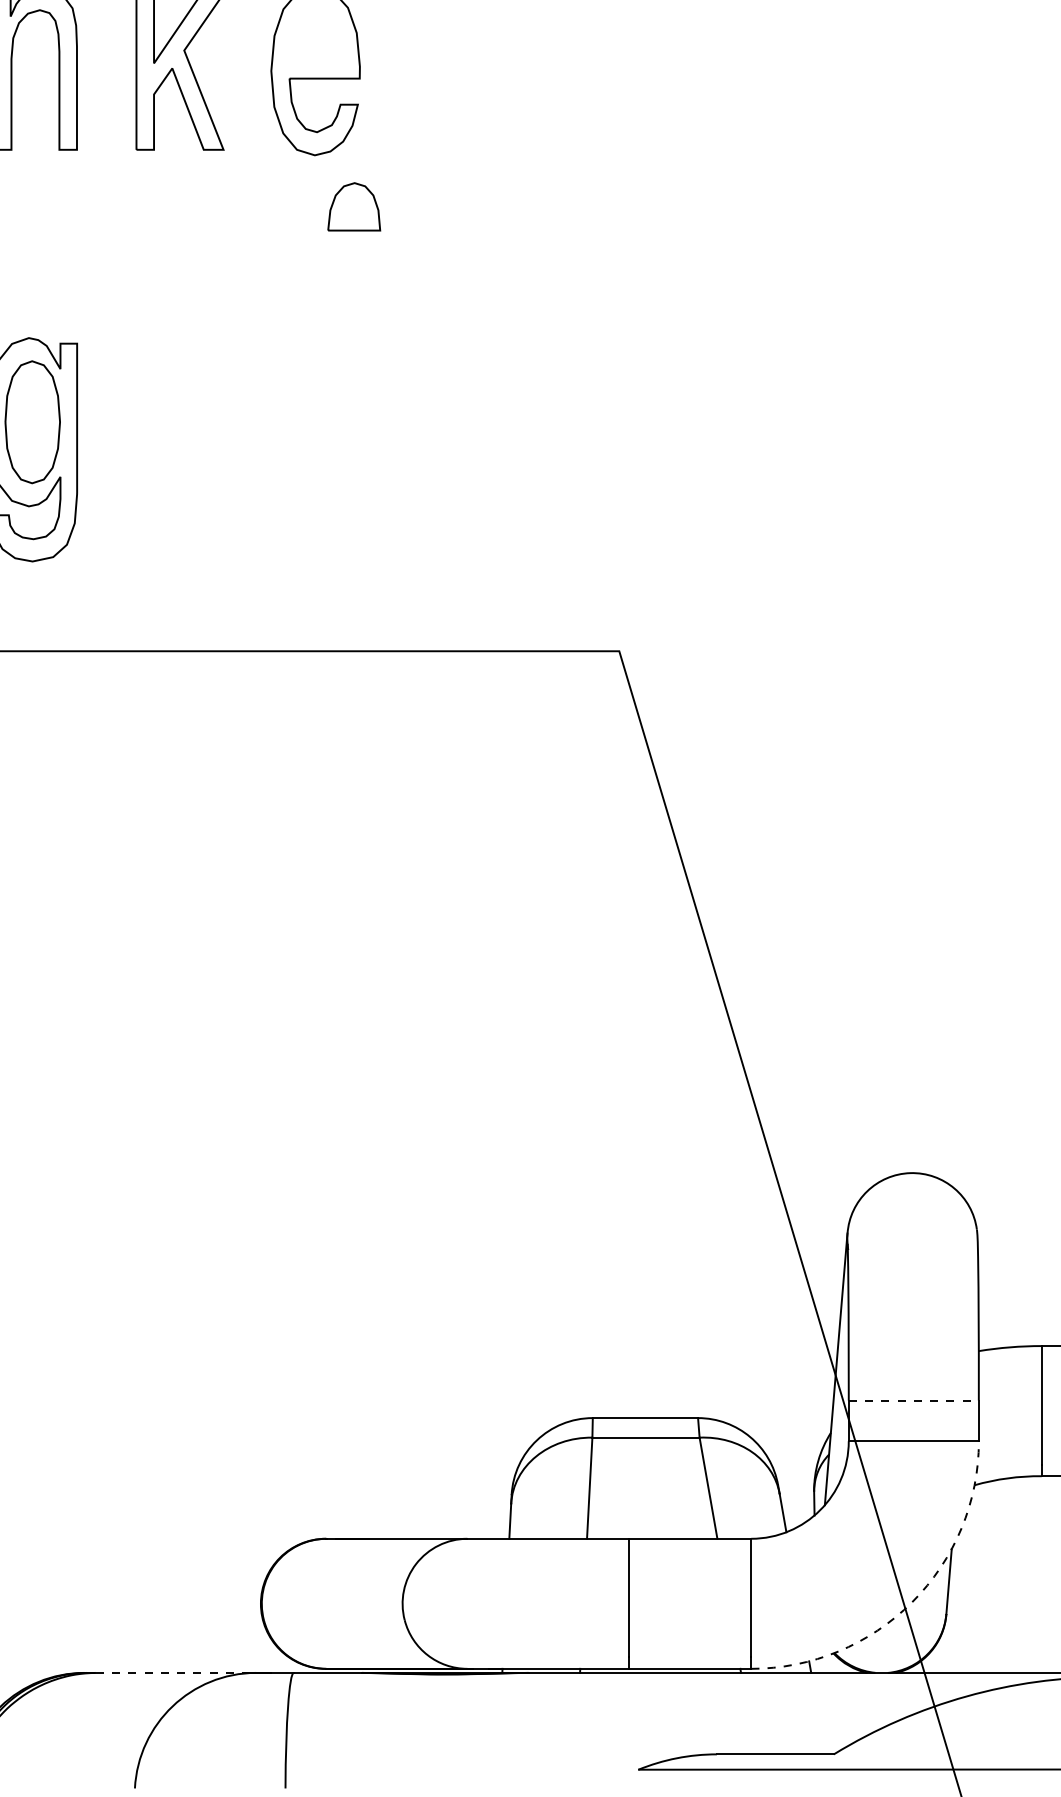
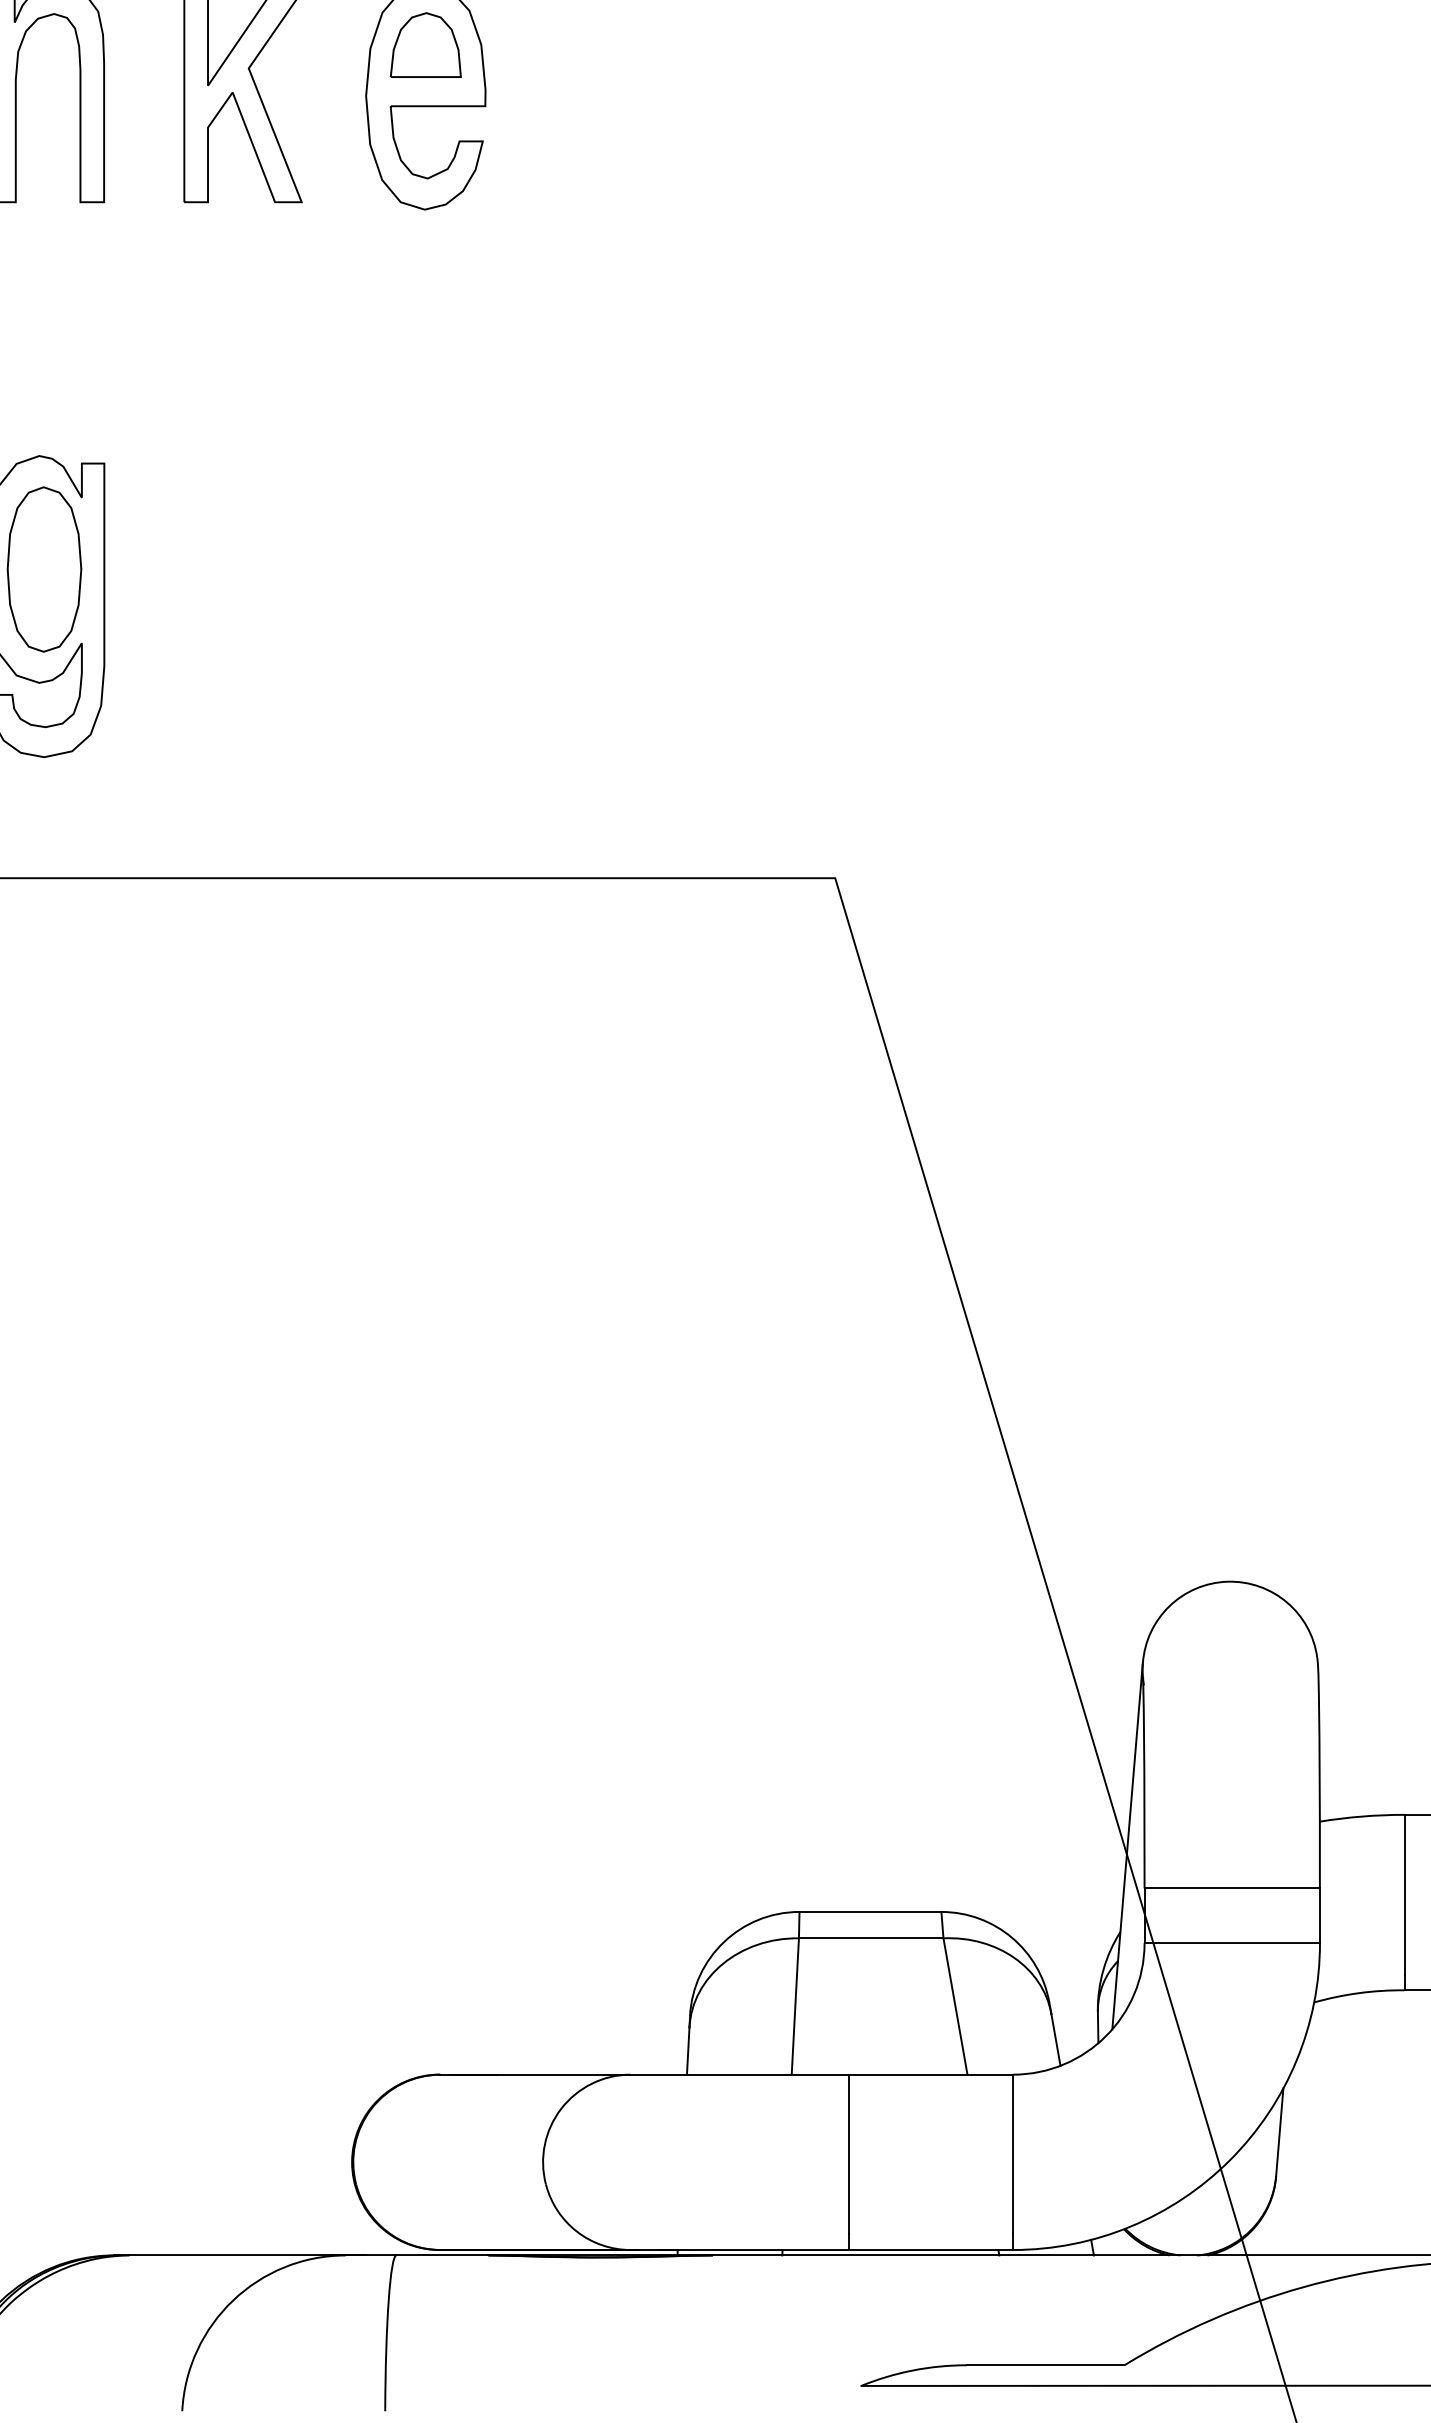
part: (353, 206) -> (425, 44), moved
line: (914, 1400) -> (1232, 1888), dashed -> solid
arc: (912, 1602) -> (1230, 2160), dashed -> solid
line: (176, 1672) -> (238, 2255), dashed -> solid

